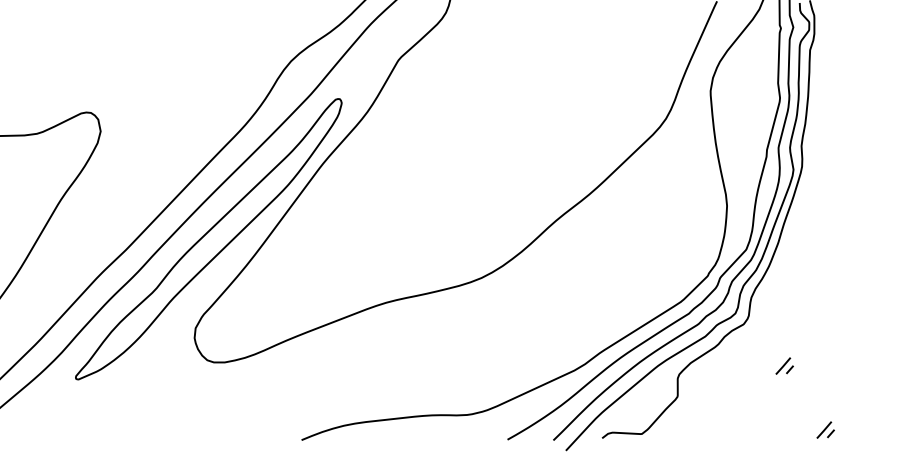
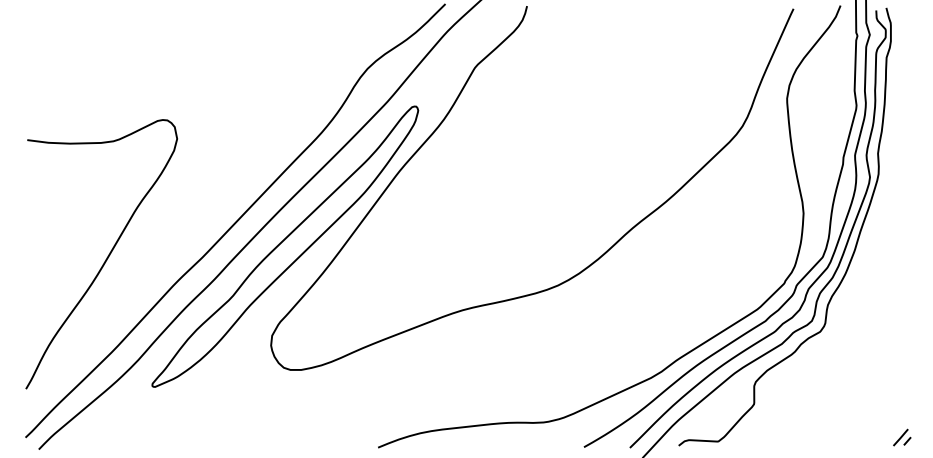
part: (785, 366) -> (861, 373), removed

